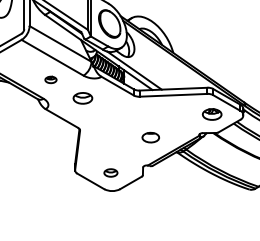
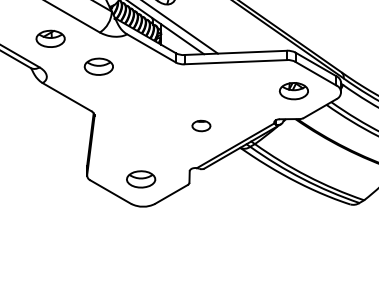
part: (50, 79) -> (49, 38), size x1.67
part: (150, 137) -> (200, 125), size x0.71
part: (110, 172) -> (140, 178), size x1.43

